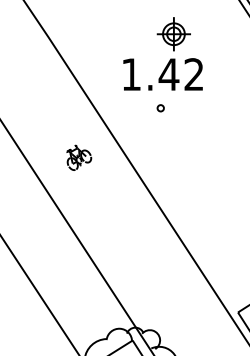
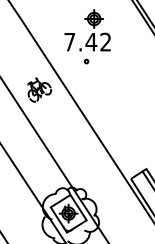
text: (130, 75) -> (69, 42), 1.42 -> 7.42
part: (78, 156) -> (39, 89), size x1.67

